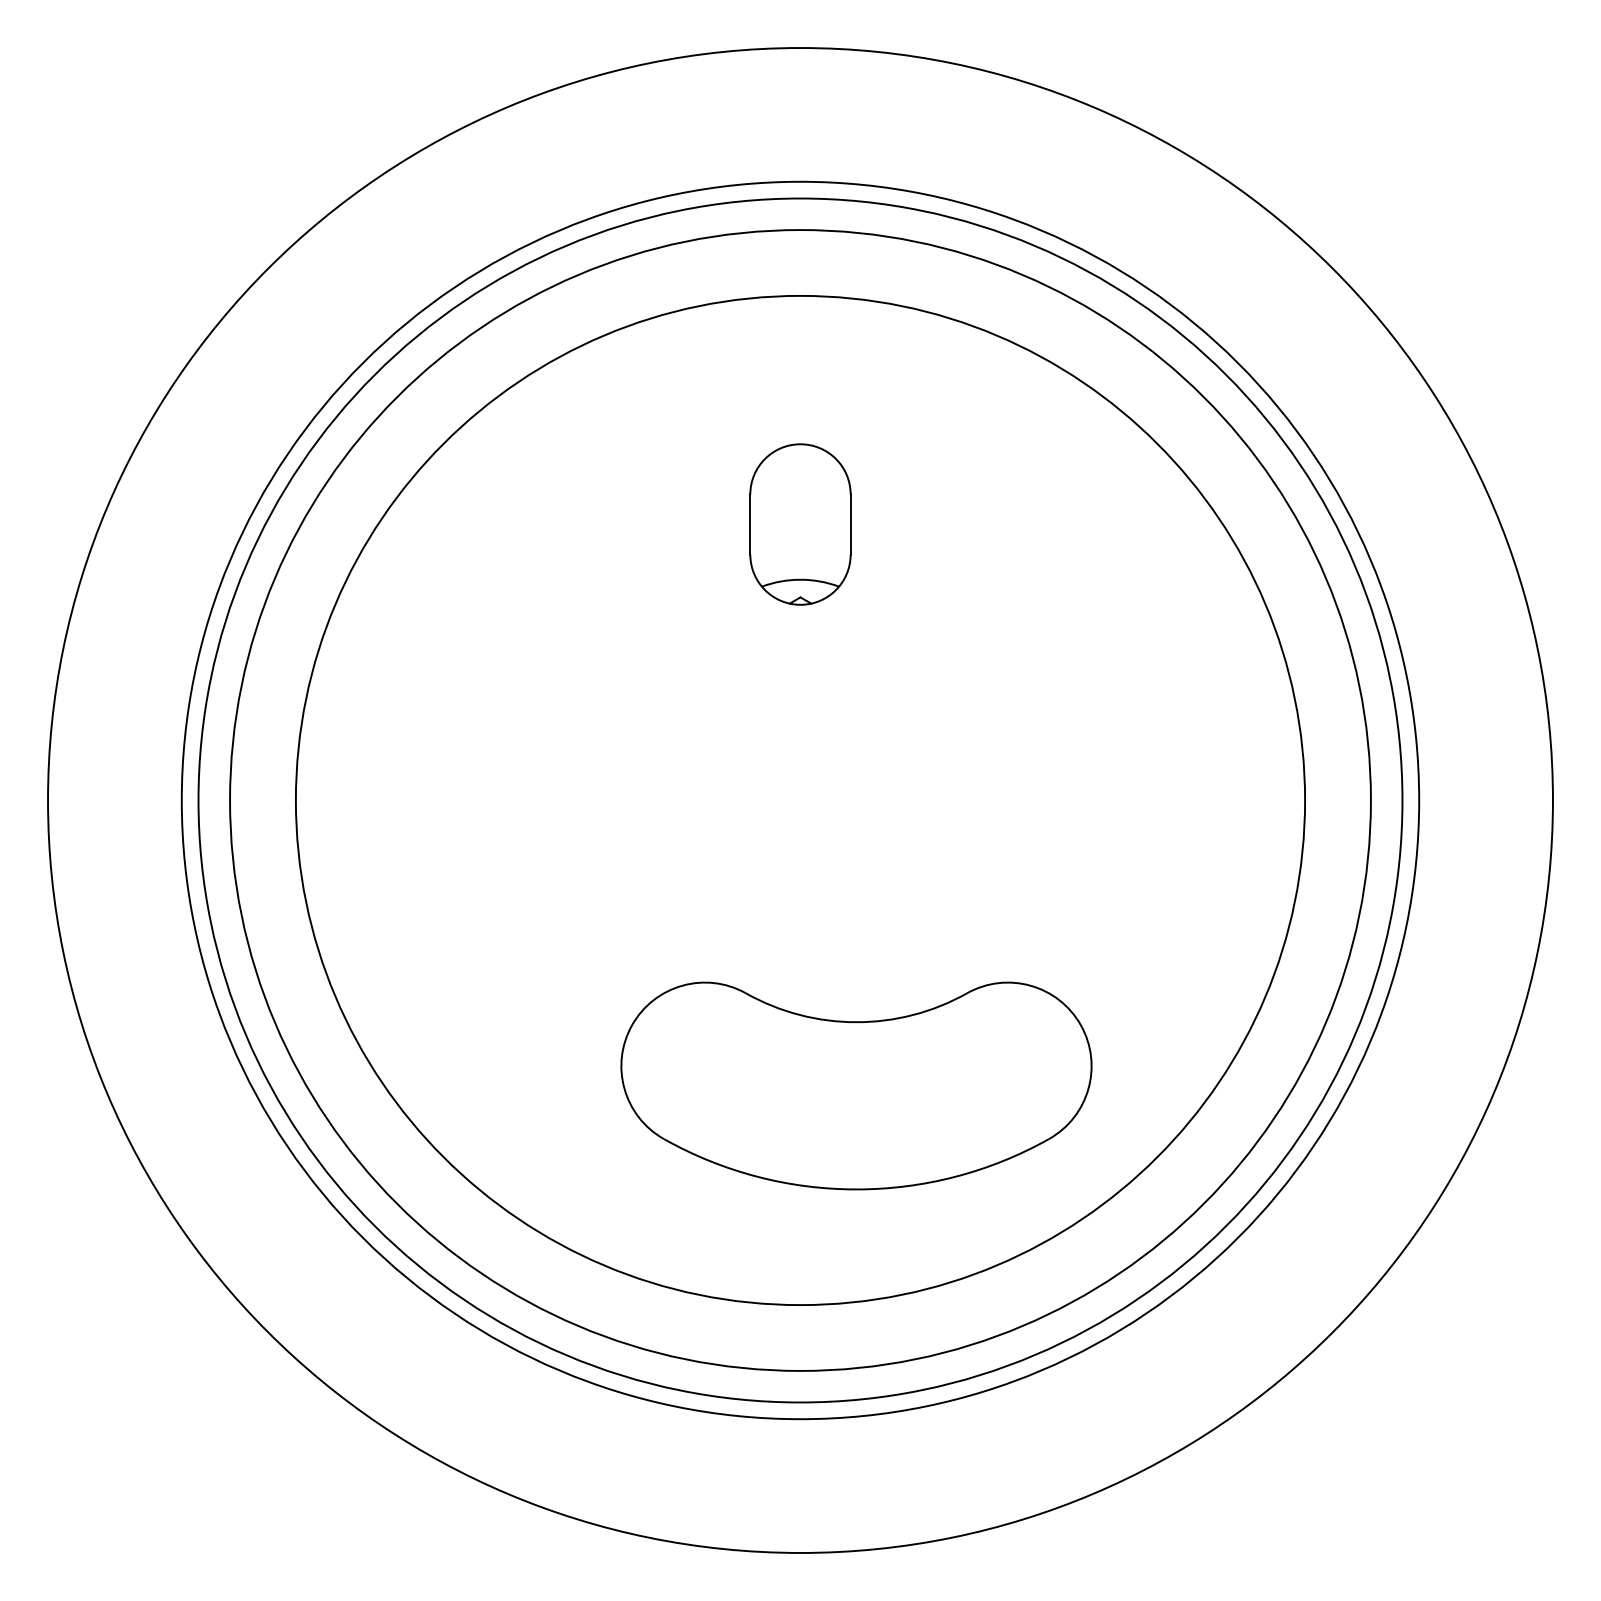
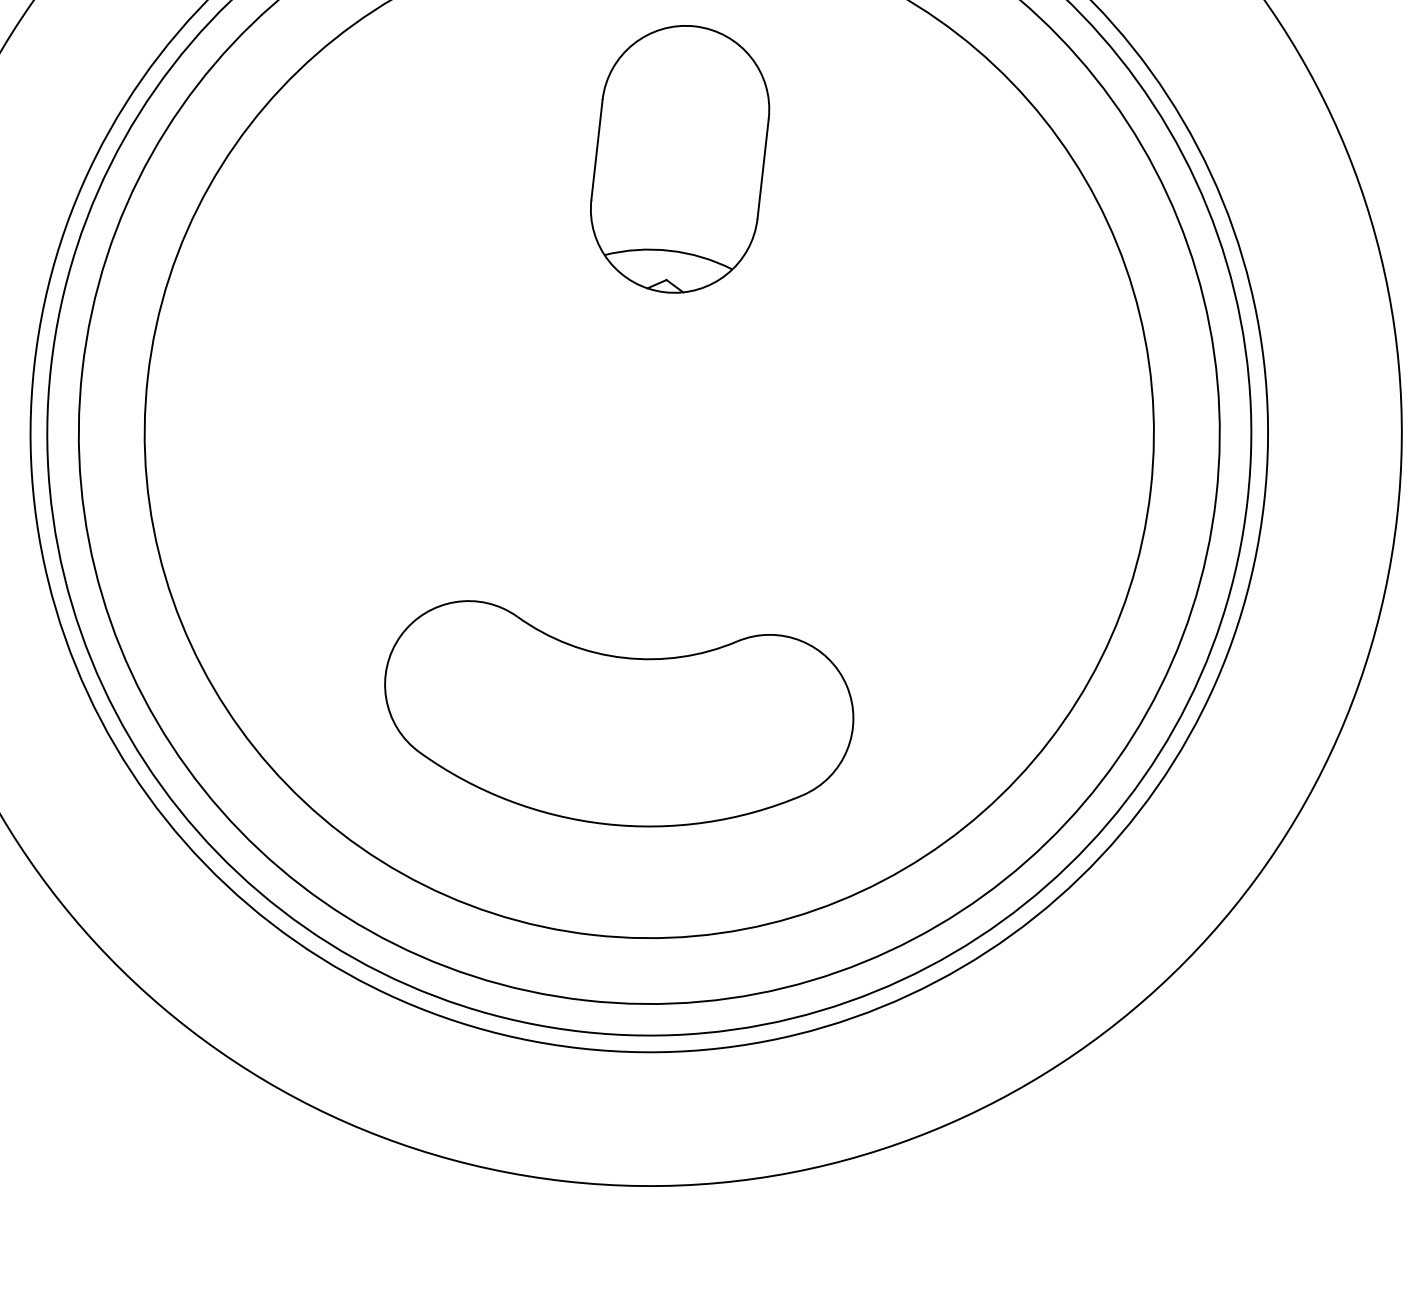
part: (800, 524) -> (680, 159), size x1.67
part: (856, 1085) -> (617, 720), moved

